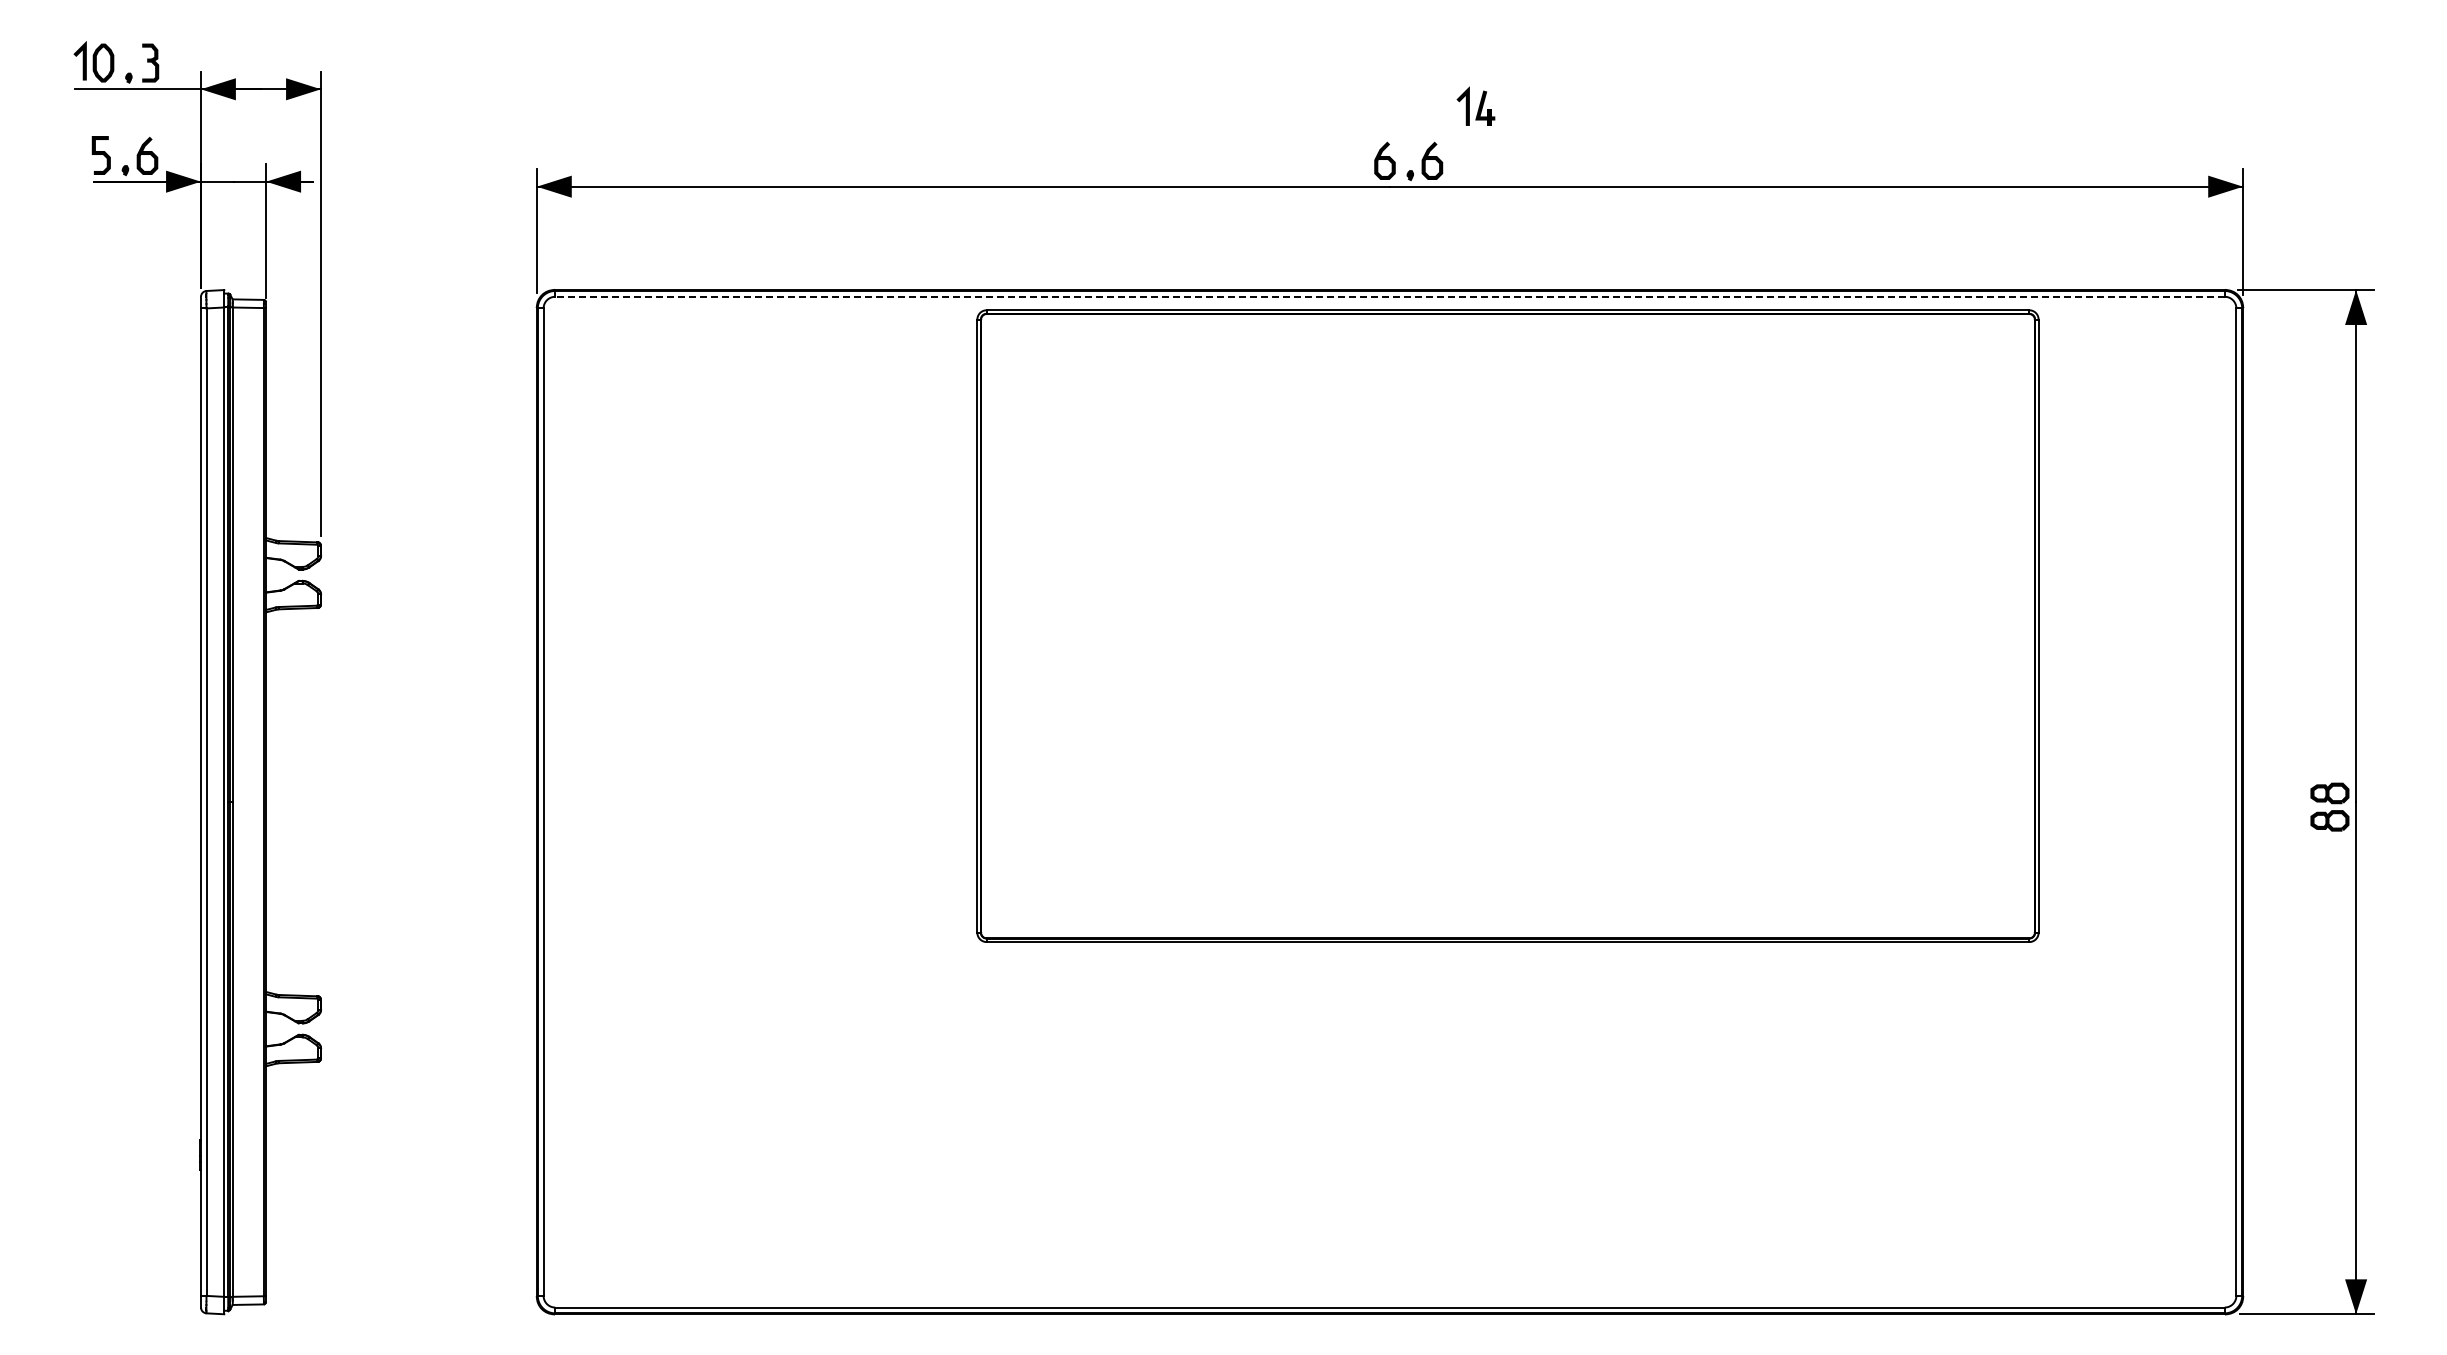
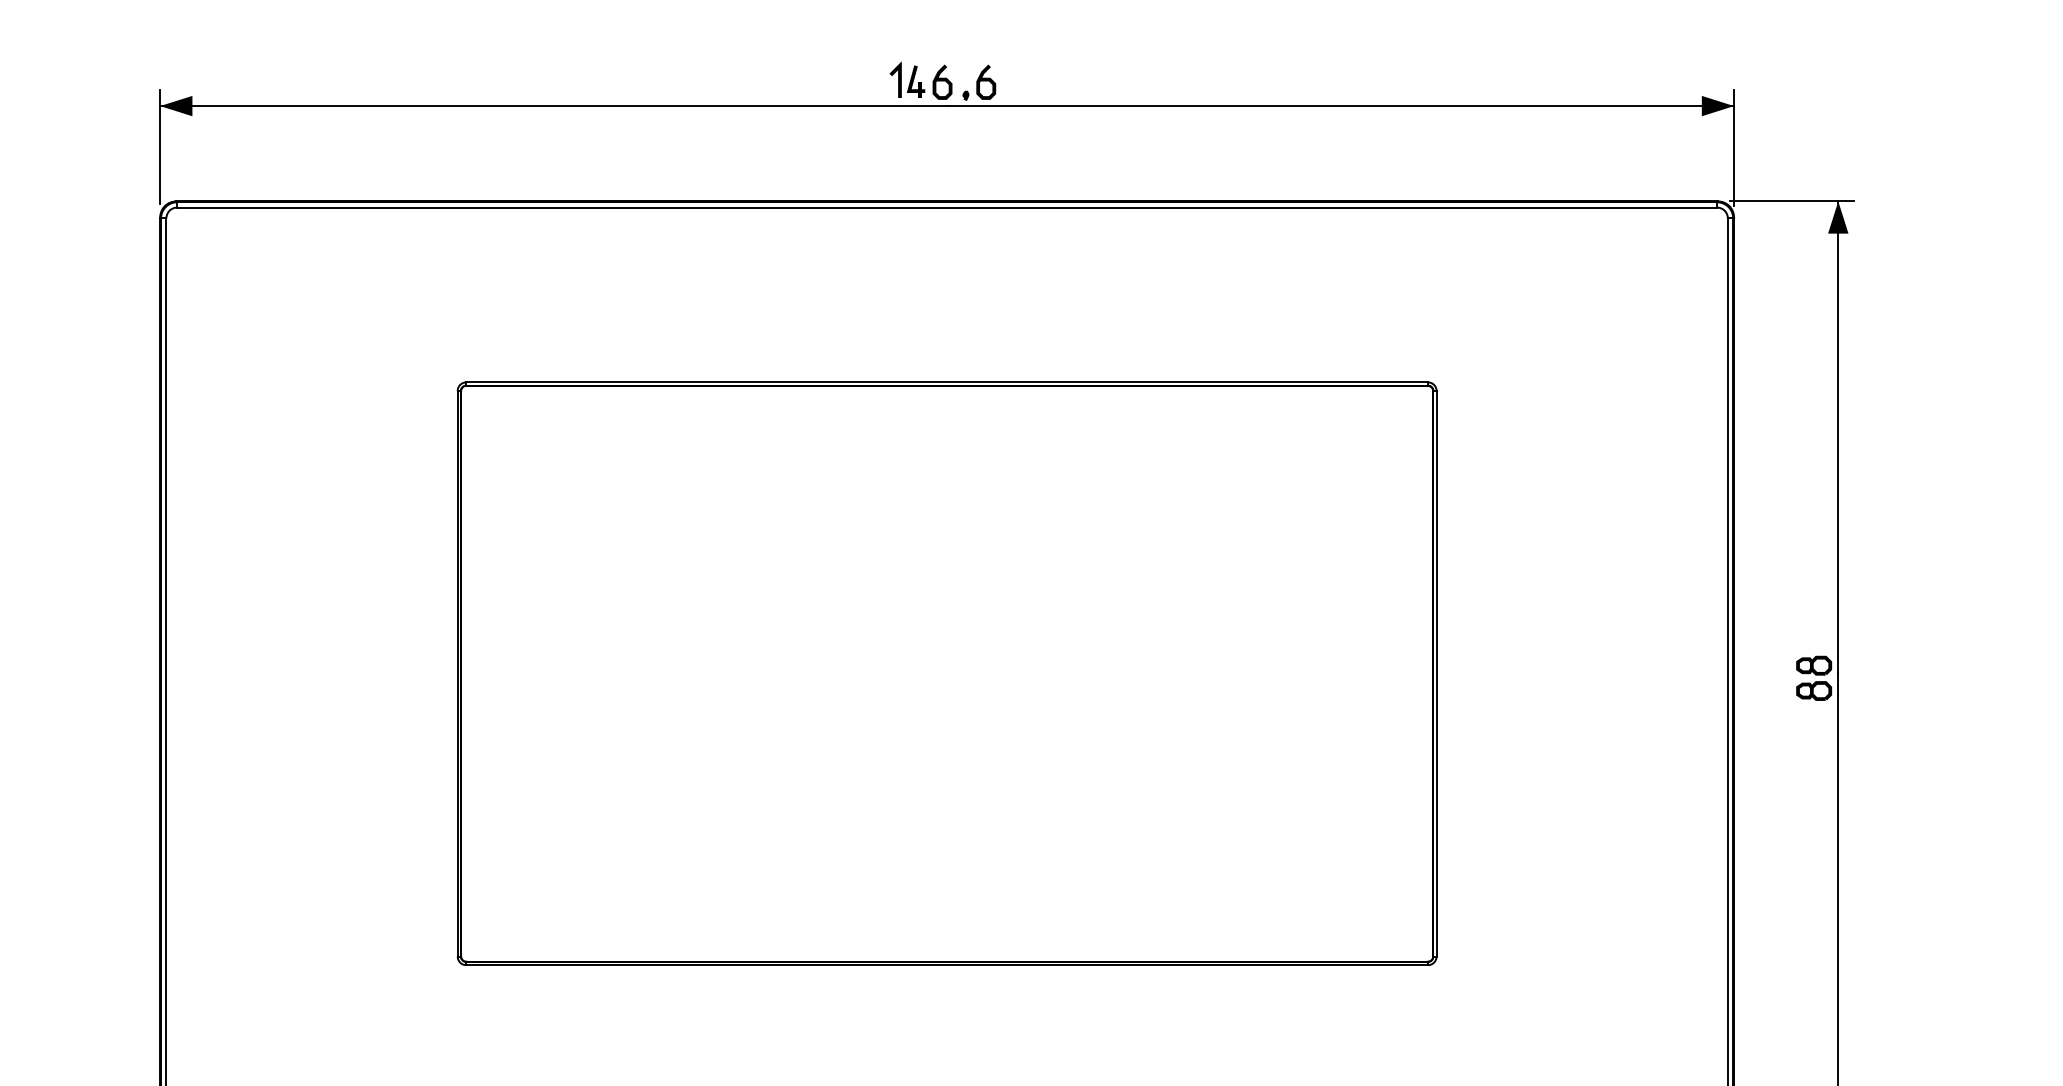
part: (1475, 105) -> (907, 79), moved
line: (1390, 296) -> (947, 207), dashed -> solid
part: (1507, 625) -> (946, 673), moved

